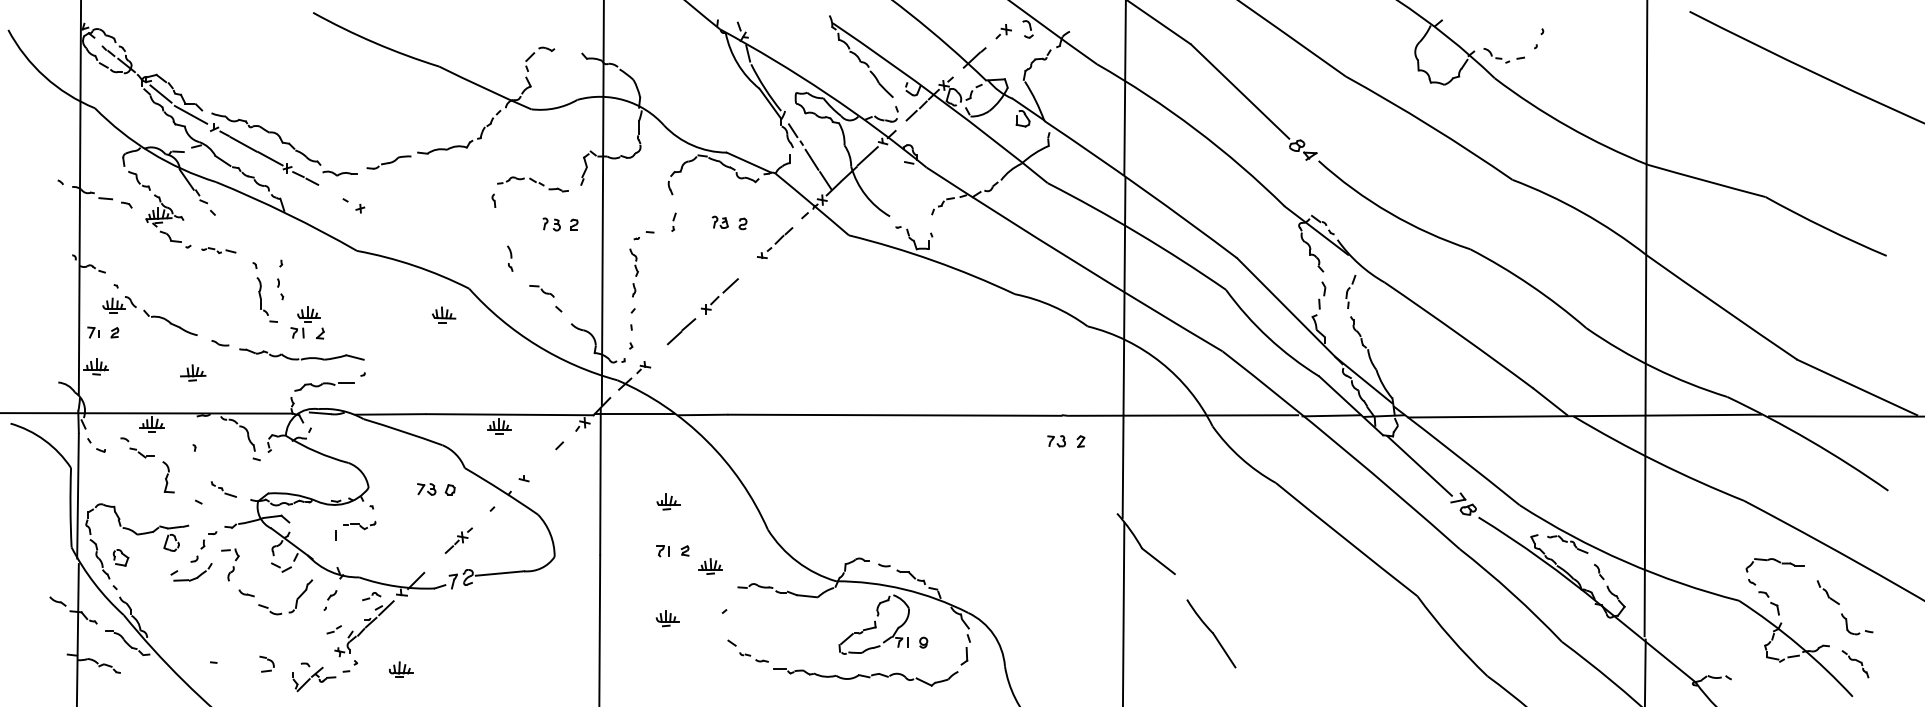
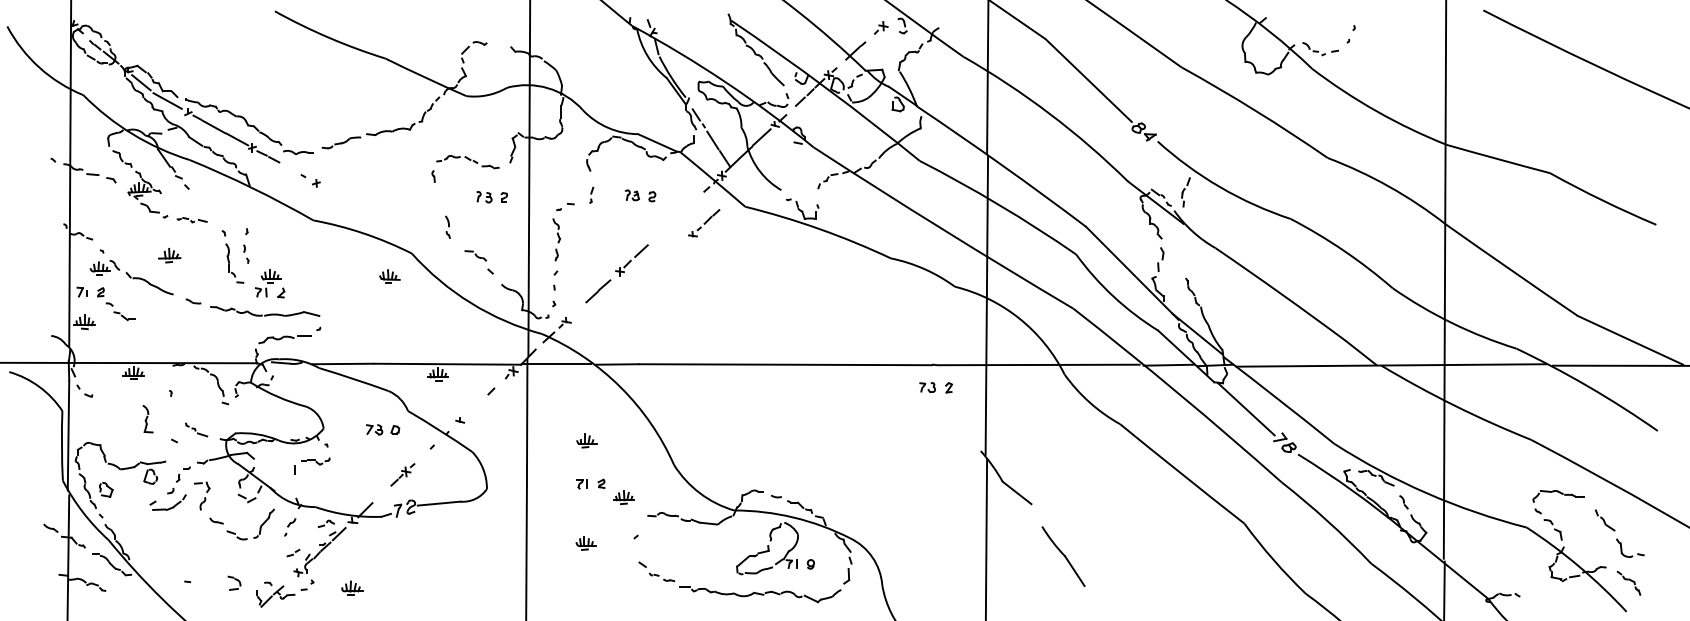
part: (775, 242) -> (704, 222), moved
part: (1350, 291) -> (1185, 191), moved
part: (193, 372) -> (169, 255), moved
part: (137, 447) -> (120, 311), moved

